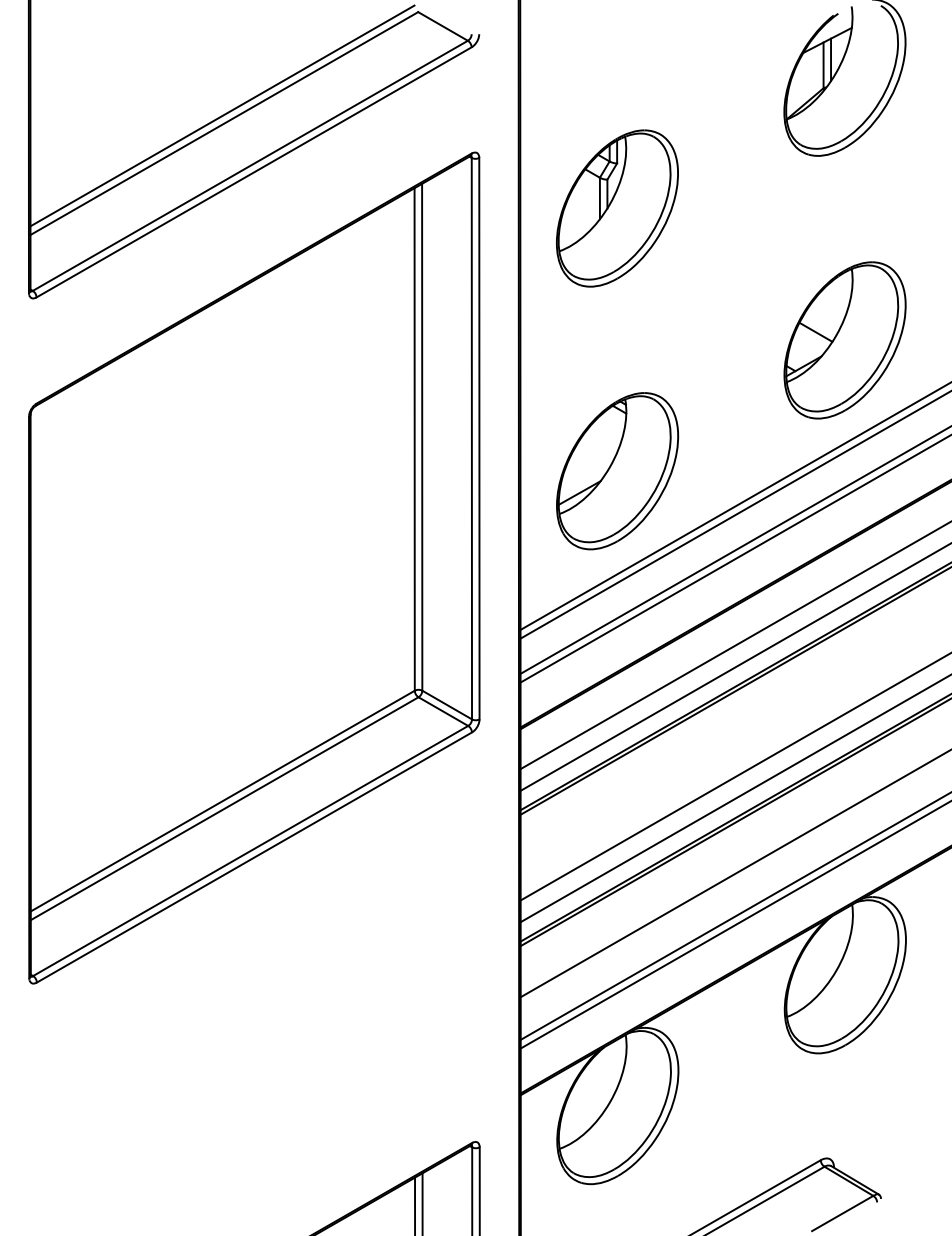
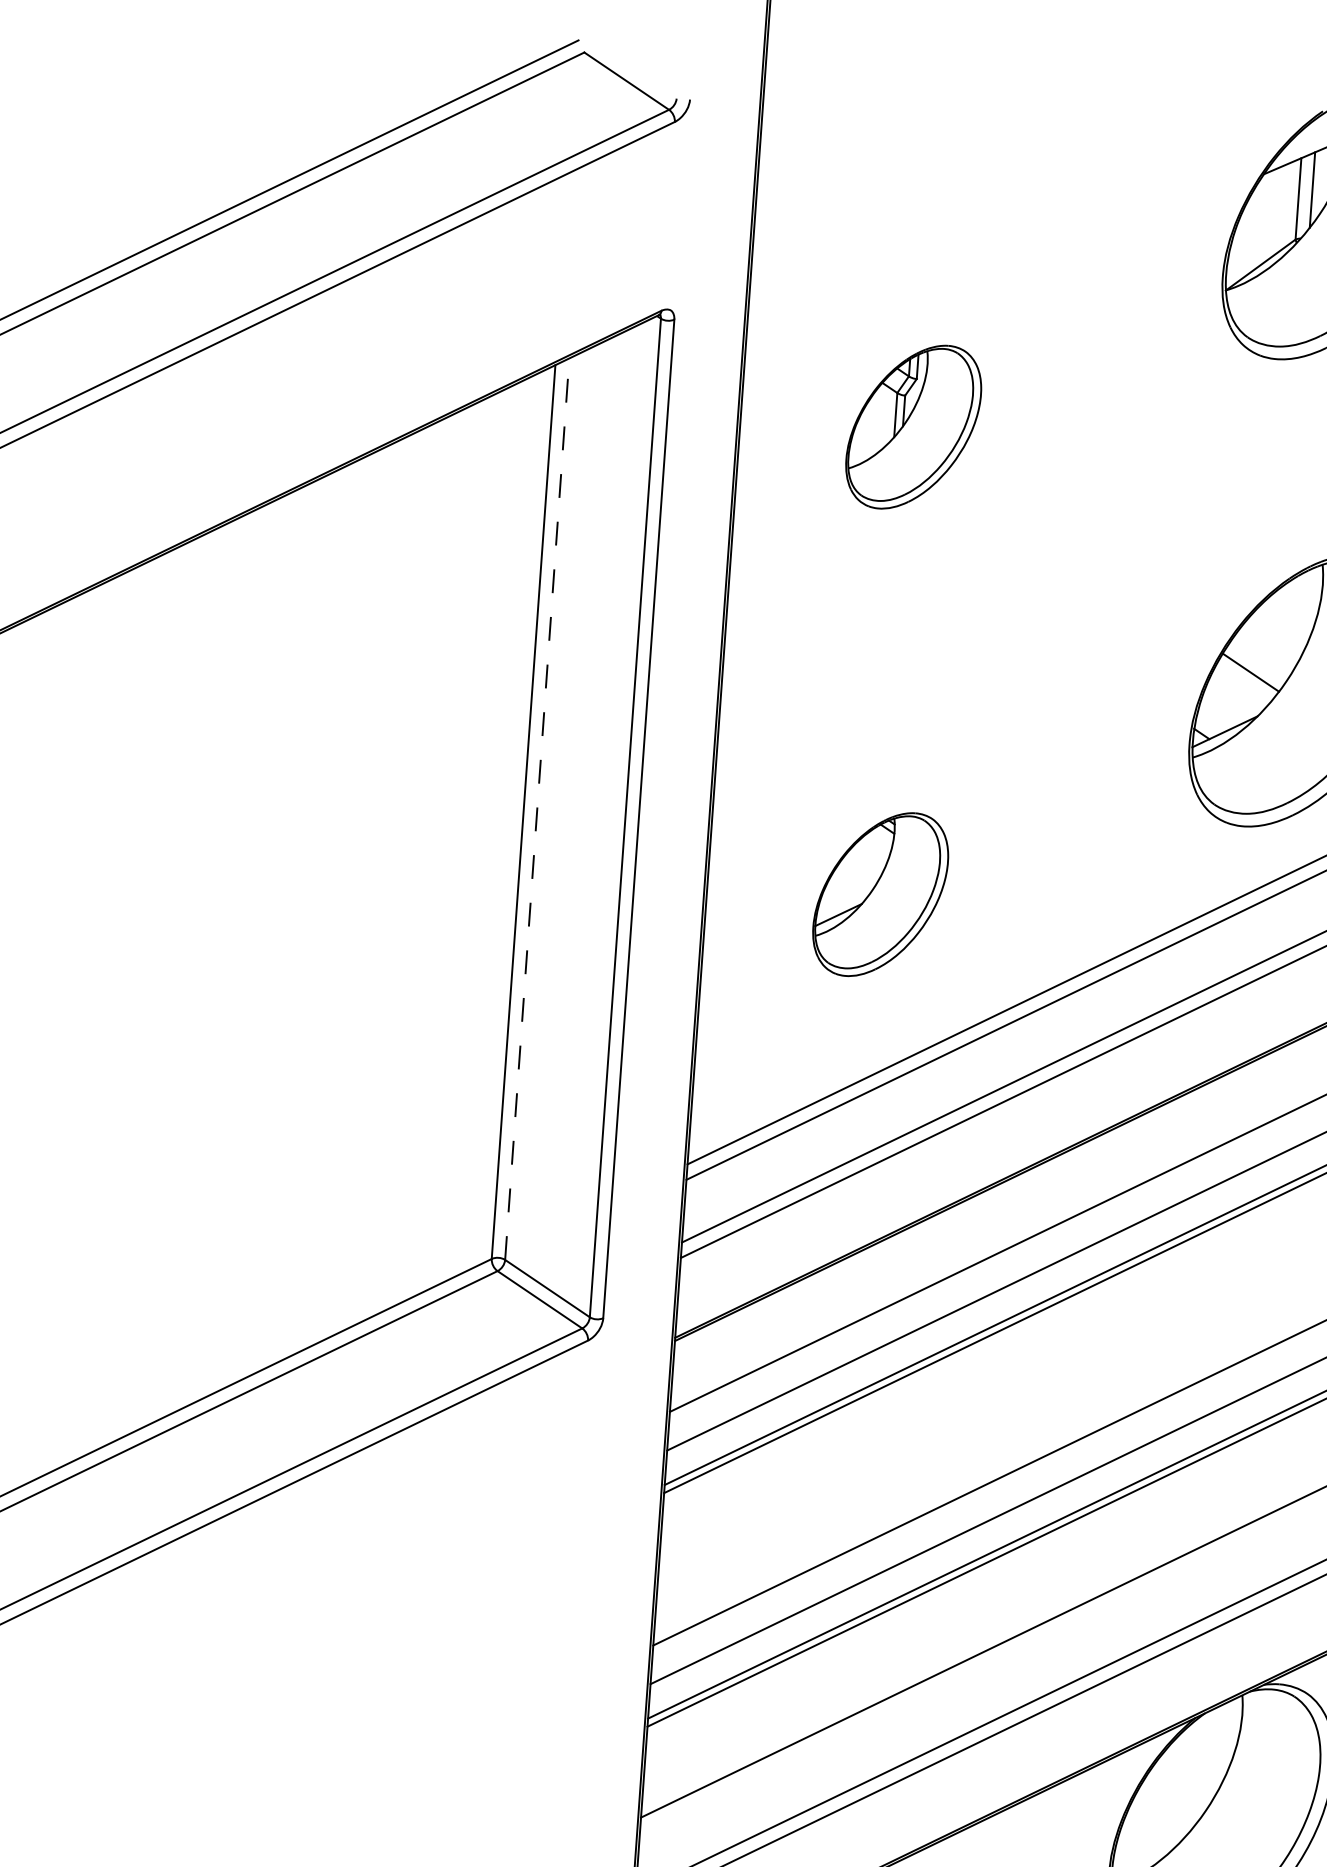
part: (617, 208) -> (913, 427), size x0.6
line: (422, 436) -> (537, 807), solid -> dashed
part: (617, 471) -> (880, 894), size x0.6

